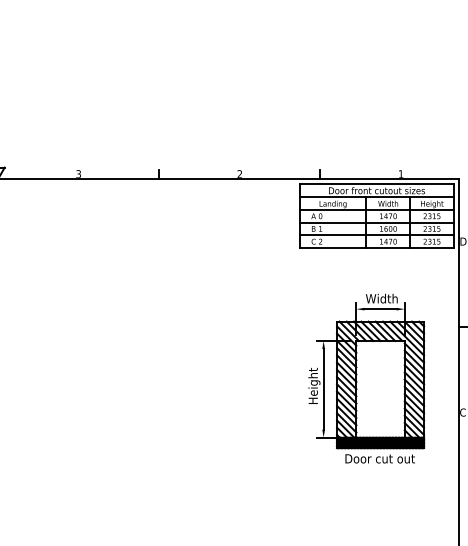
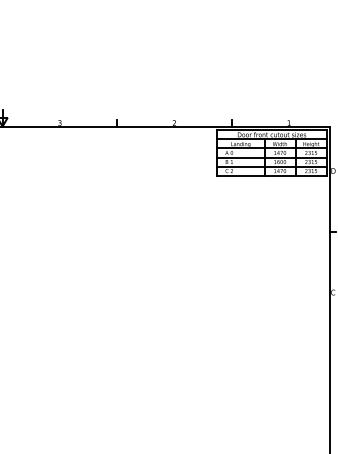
part: (366, 378) -> (264, 268), removed

